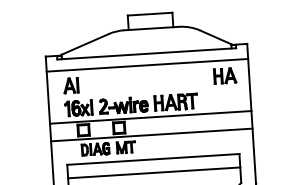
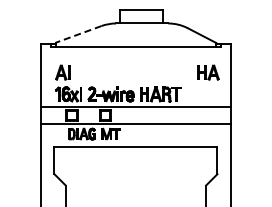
line: (85, 44) -> (78, 34), solid -> dashed
line: (146, 64) -> (135, 57), removed
line: (153, 172) -> (135, 159), removed

